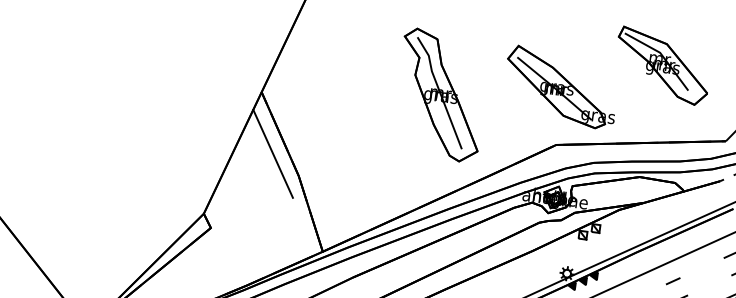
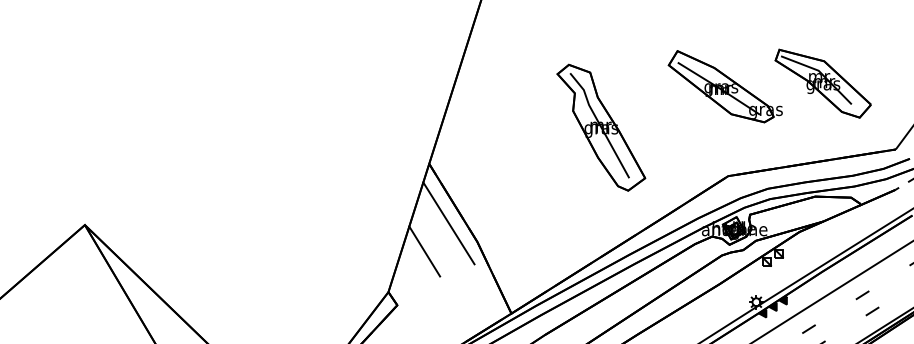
part: (560, 87) -> (724, 86), moved
part: (441, 95) -> (601, 127), moved
line: (245, 178) -> (424, 251), added

